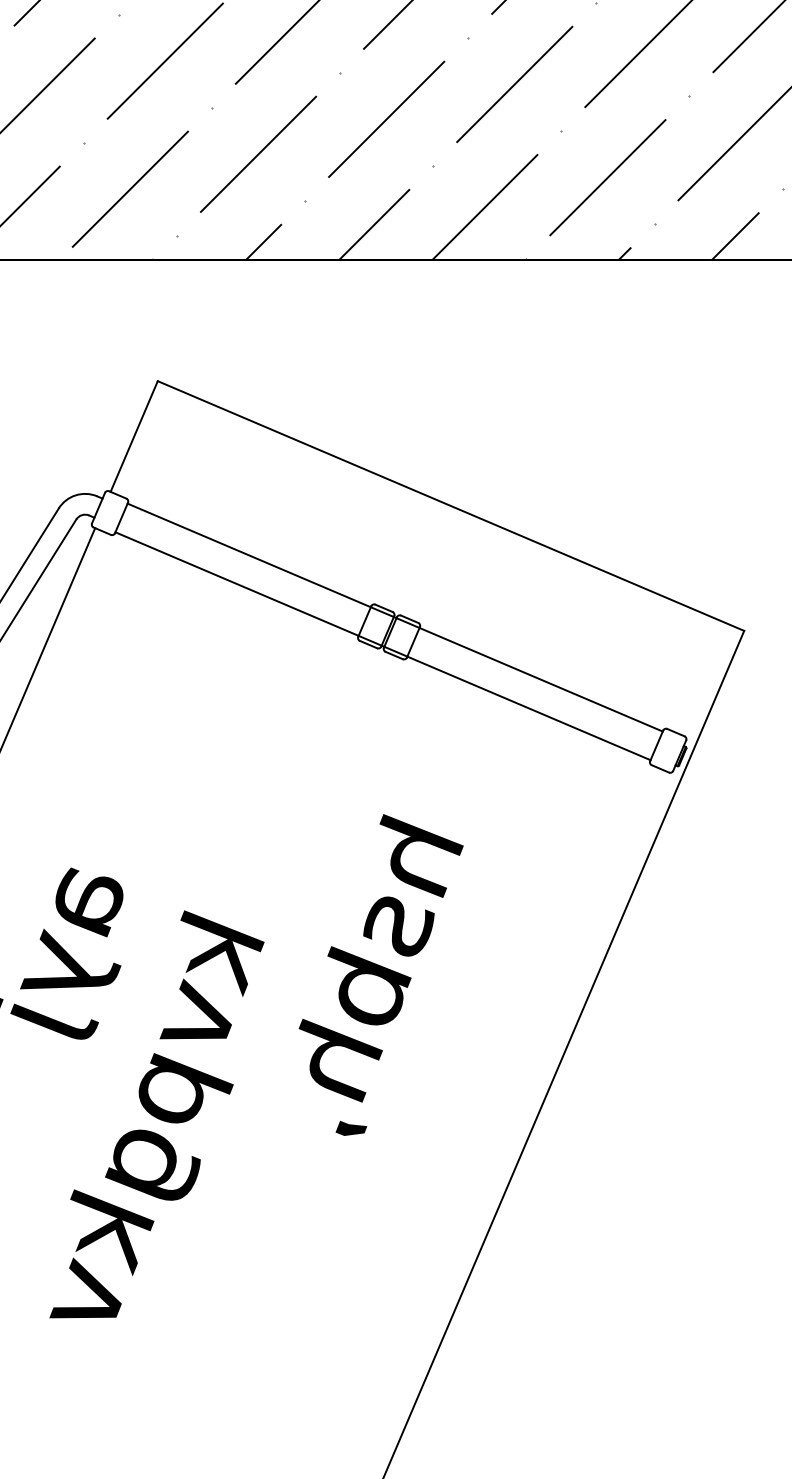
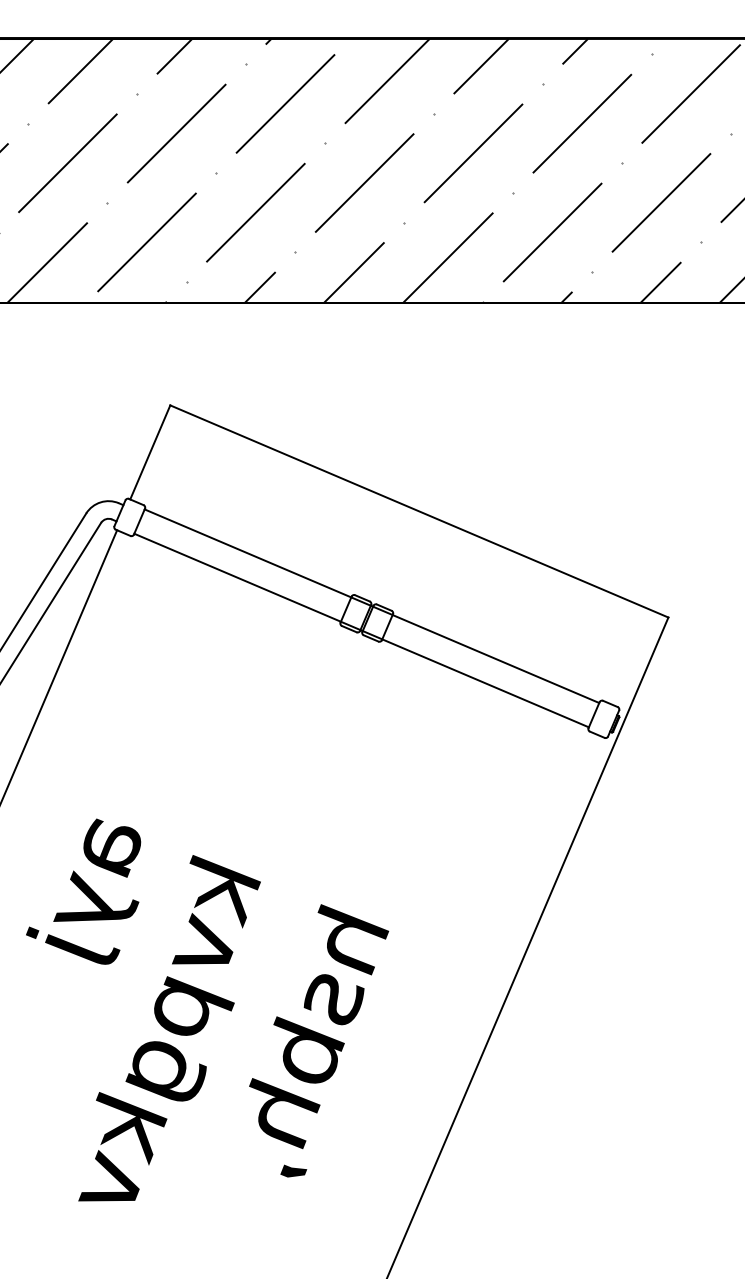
text: (381, 974) -> (319, 1040), moved

